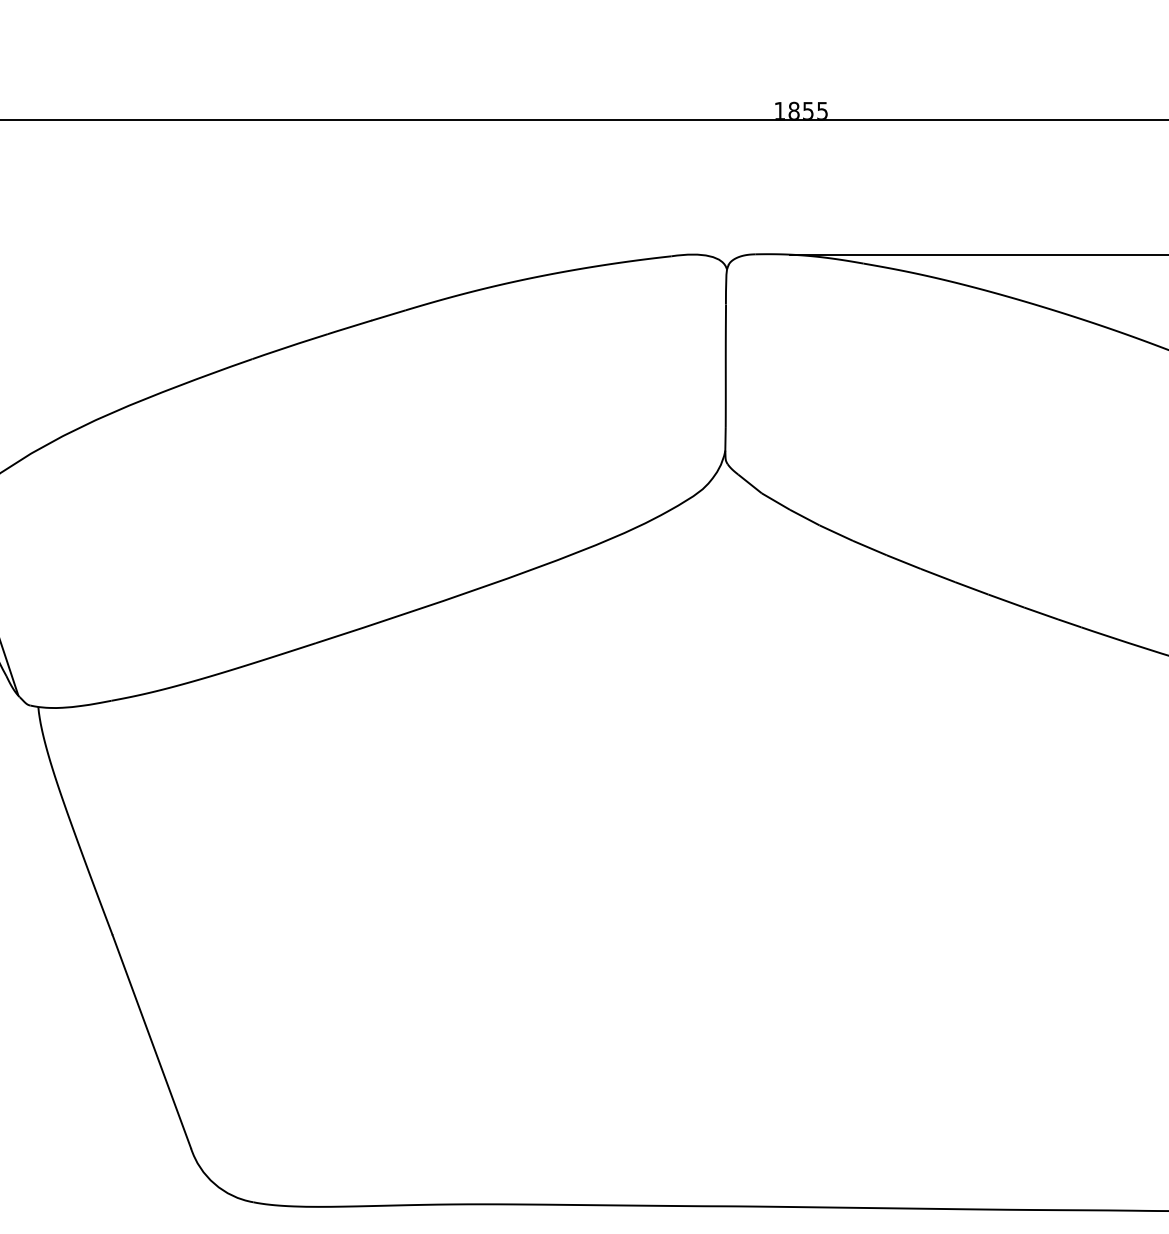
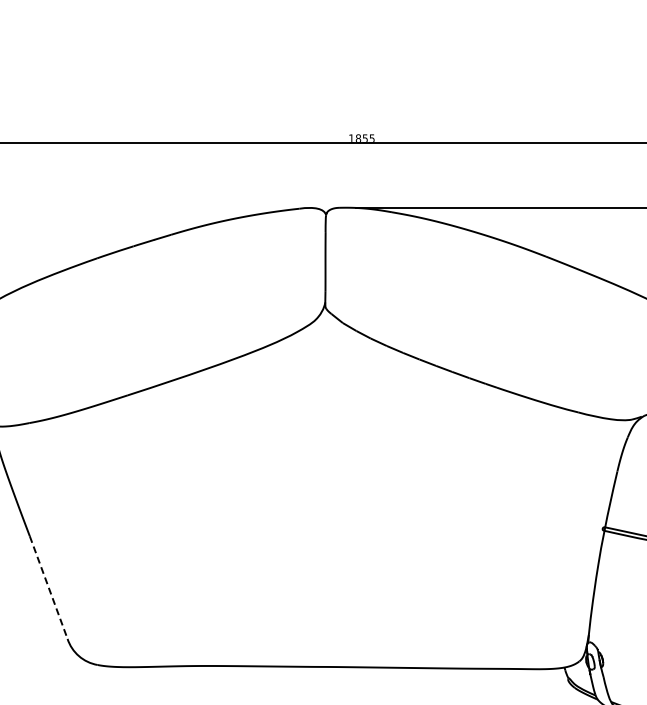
line: (151, 1041) -> (48, 587), solid -> dashed

